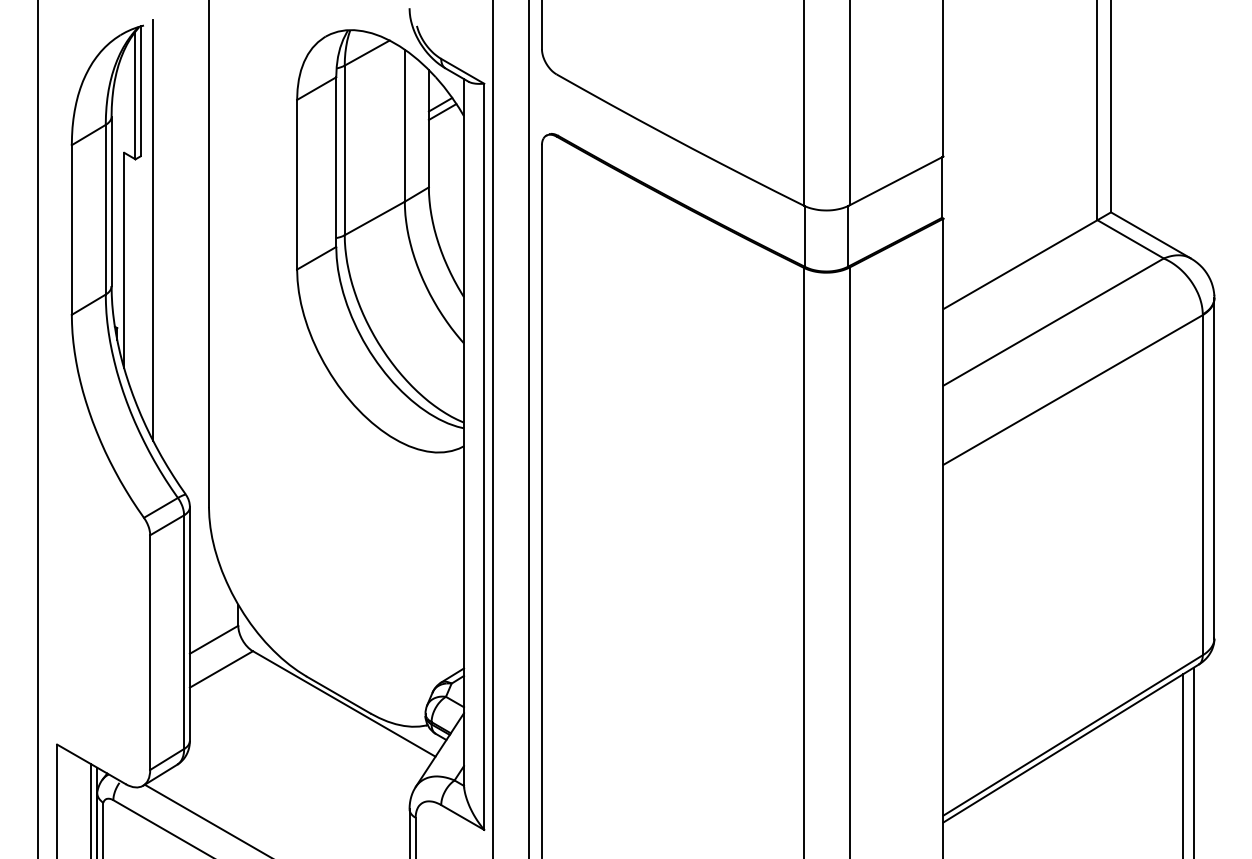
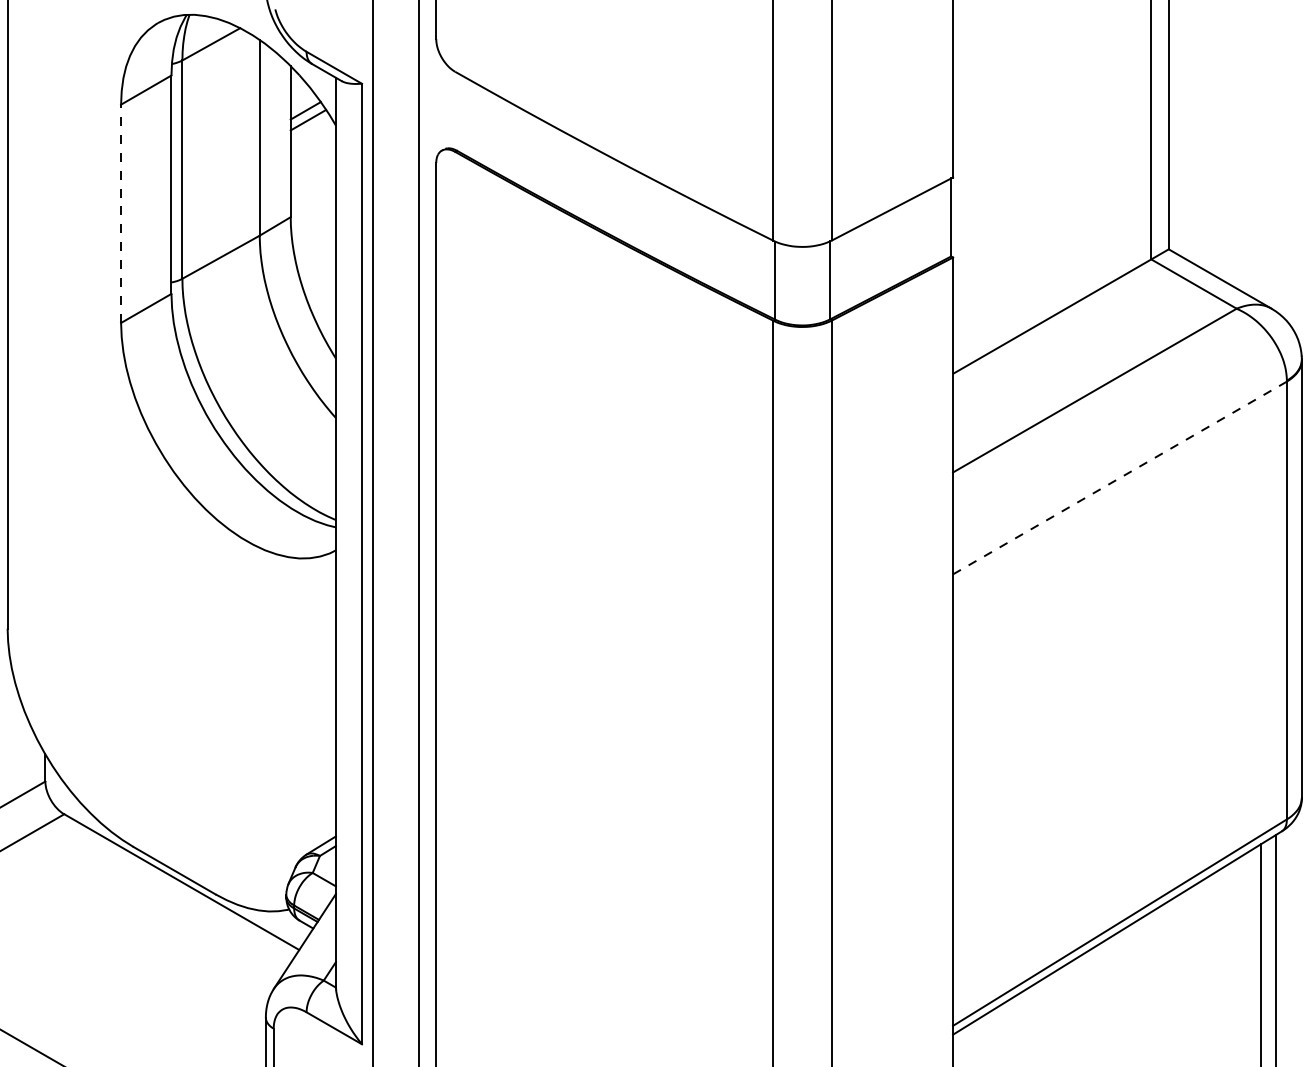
line: (297, 184) -> (121, 213), solid -> dashed
line: (1073, 390) -> (1120, 478), solid -> dashed

